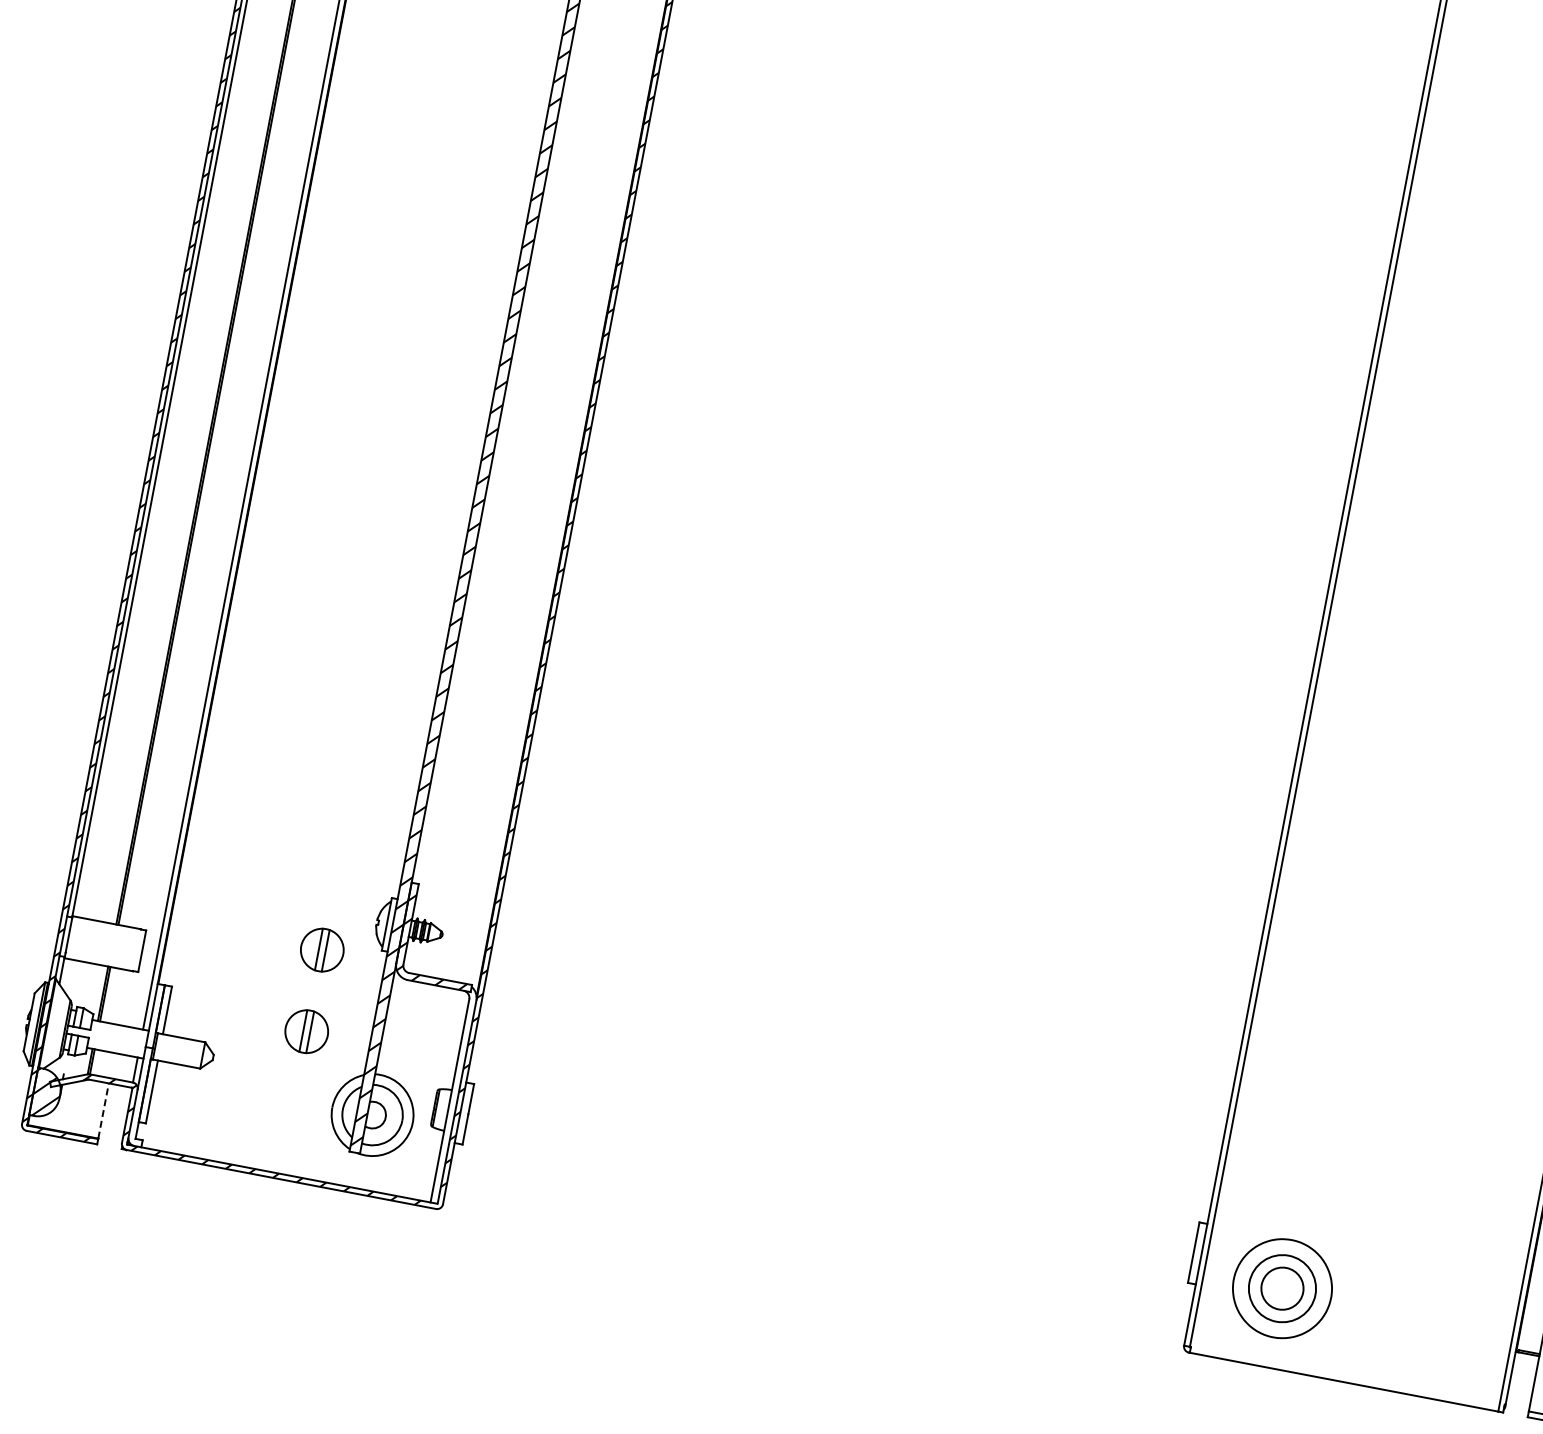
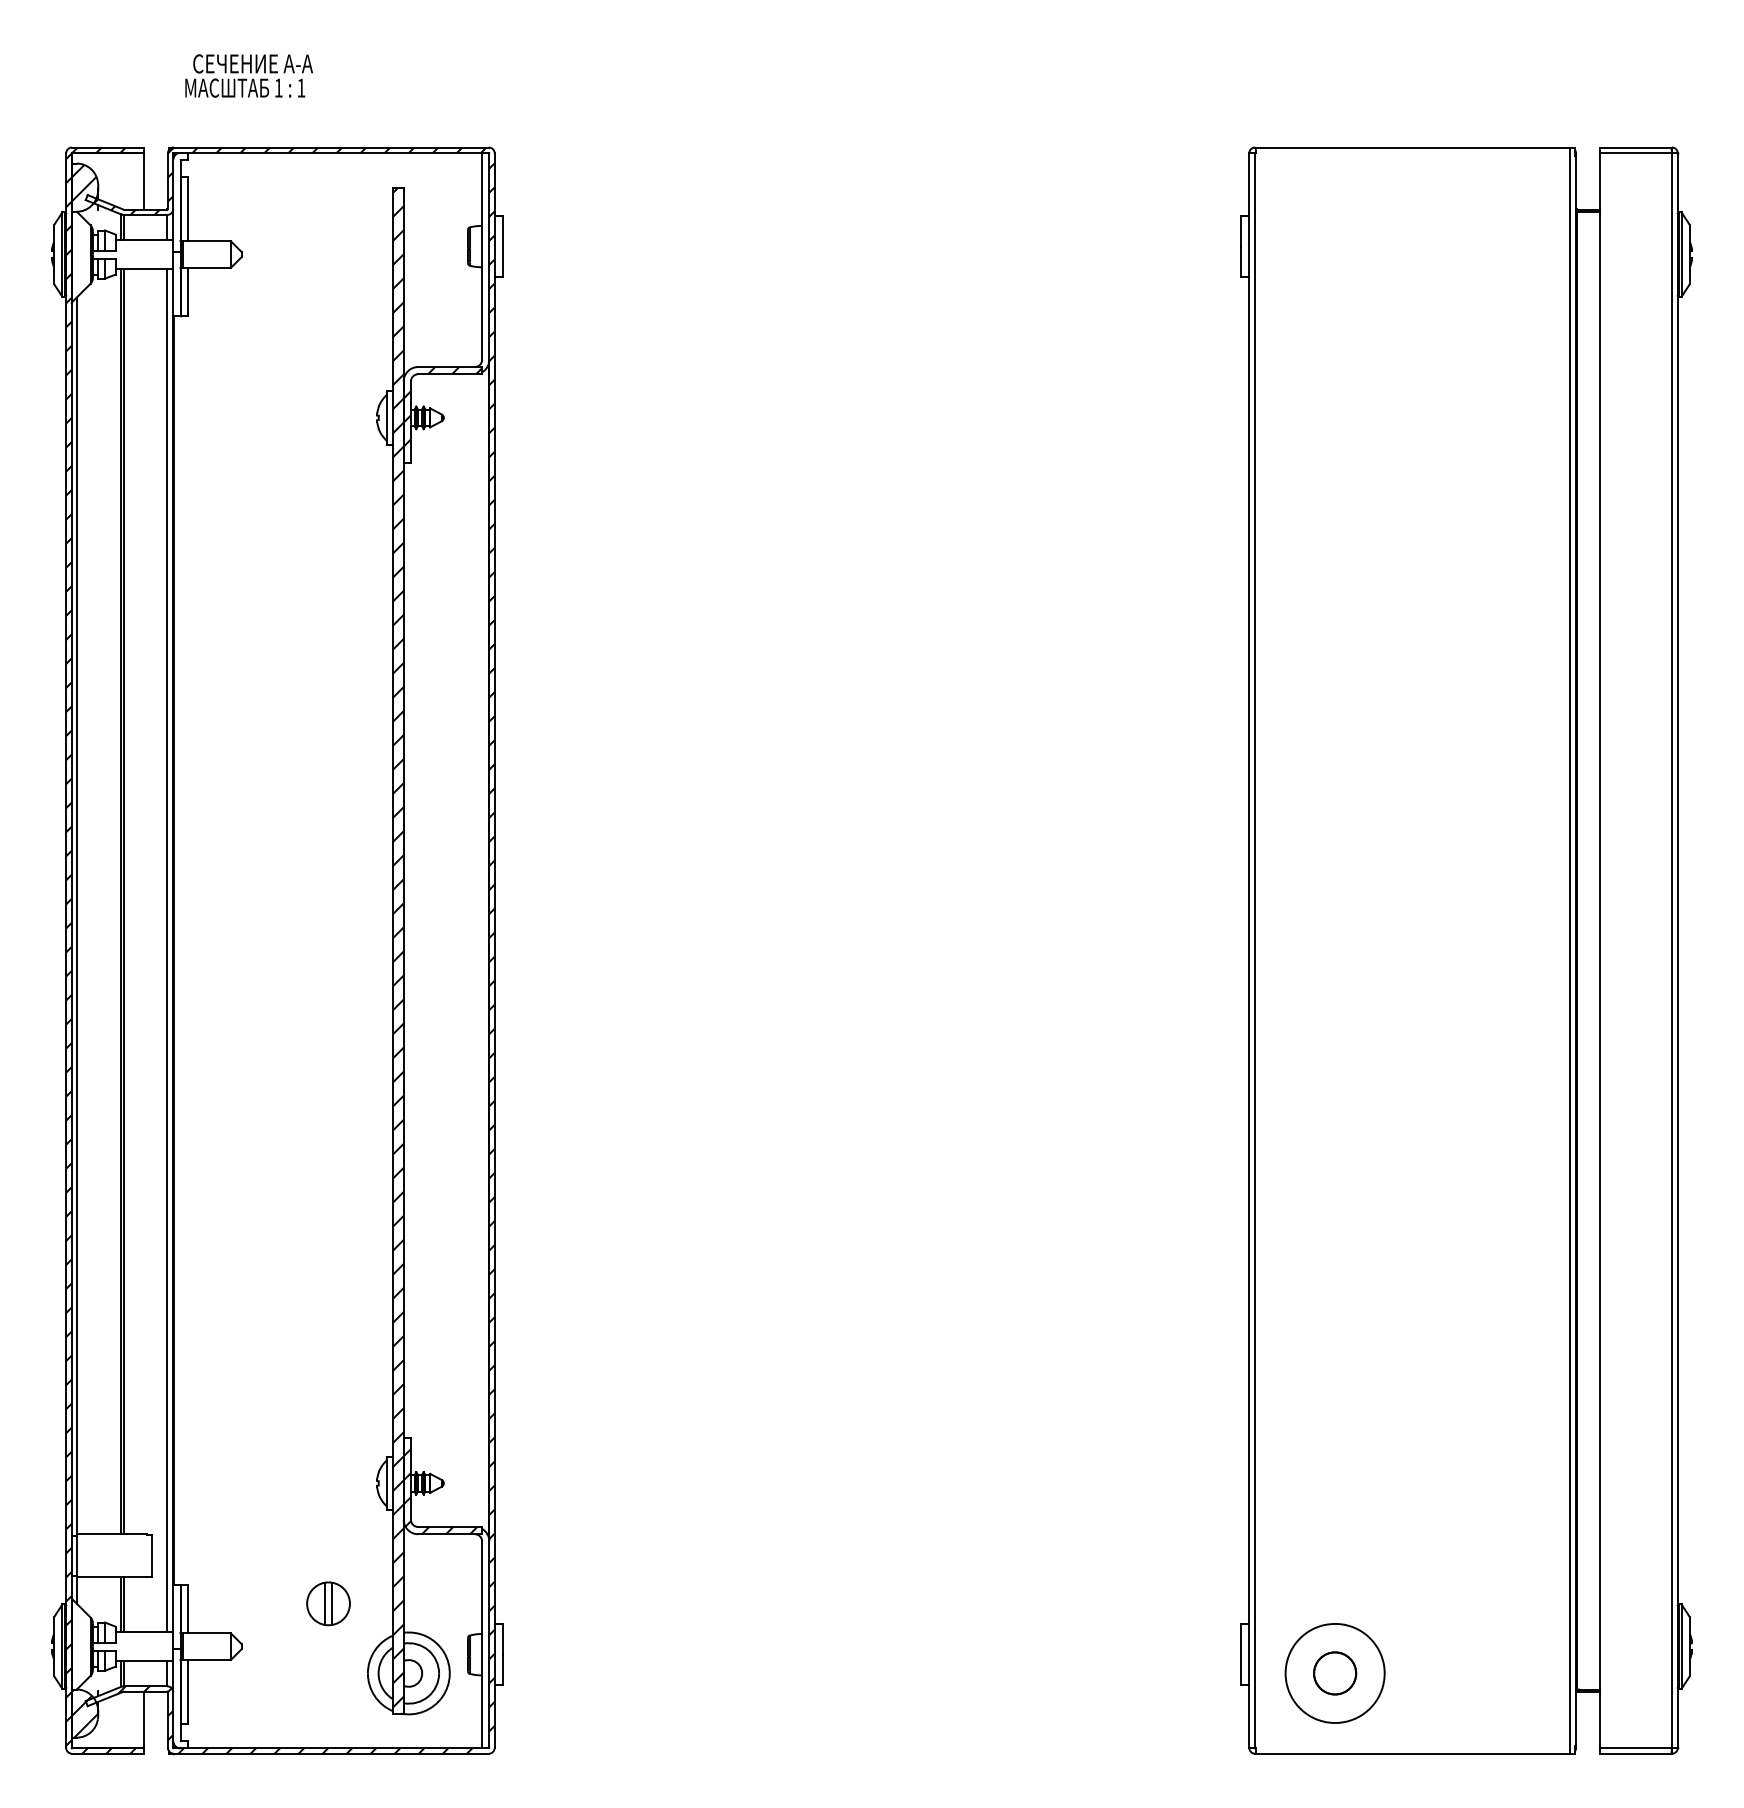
part: (322, 949) -> (328, 1520), removed
line: (103, 1110) -> (143, 1719), dashed -> solid
circle: (1282, 1288) -> (1335, 1673), size x0.62

